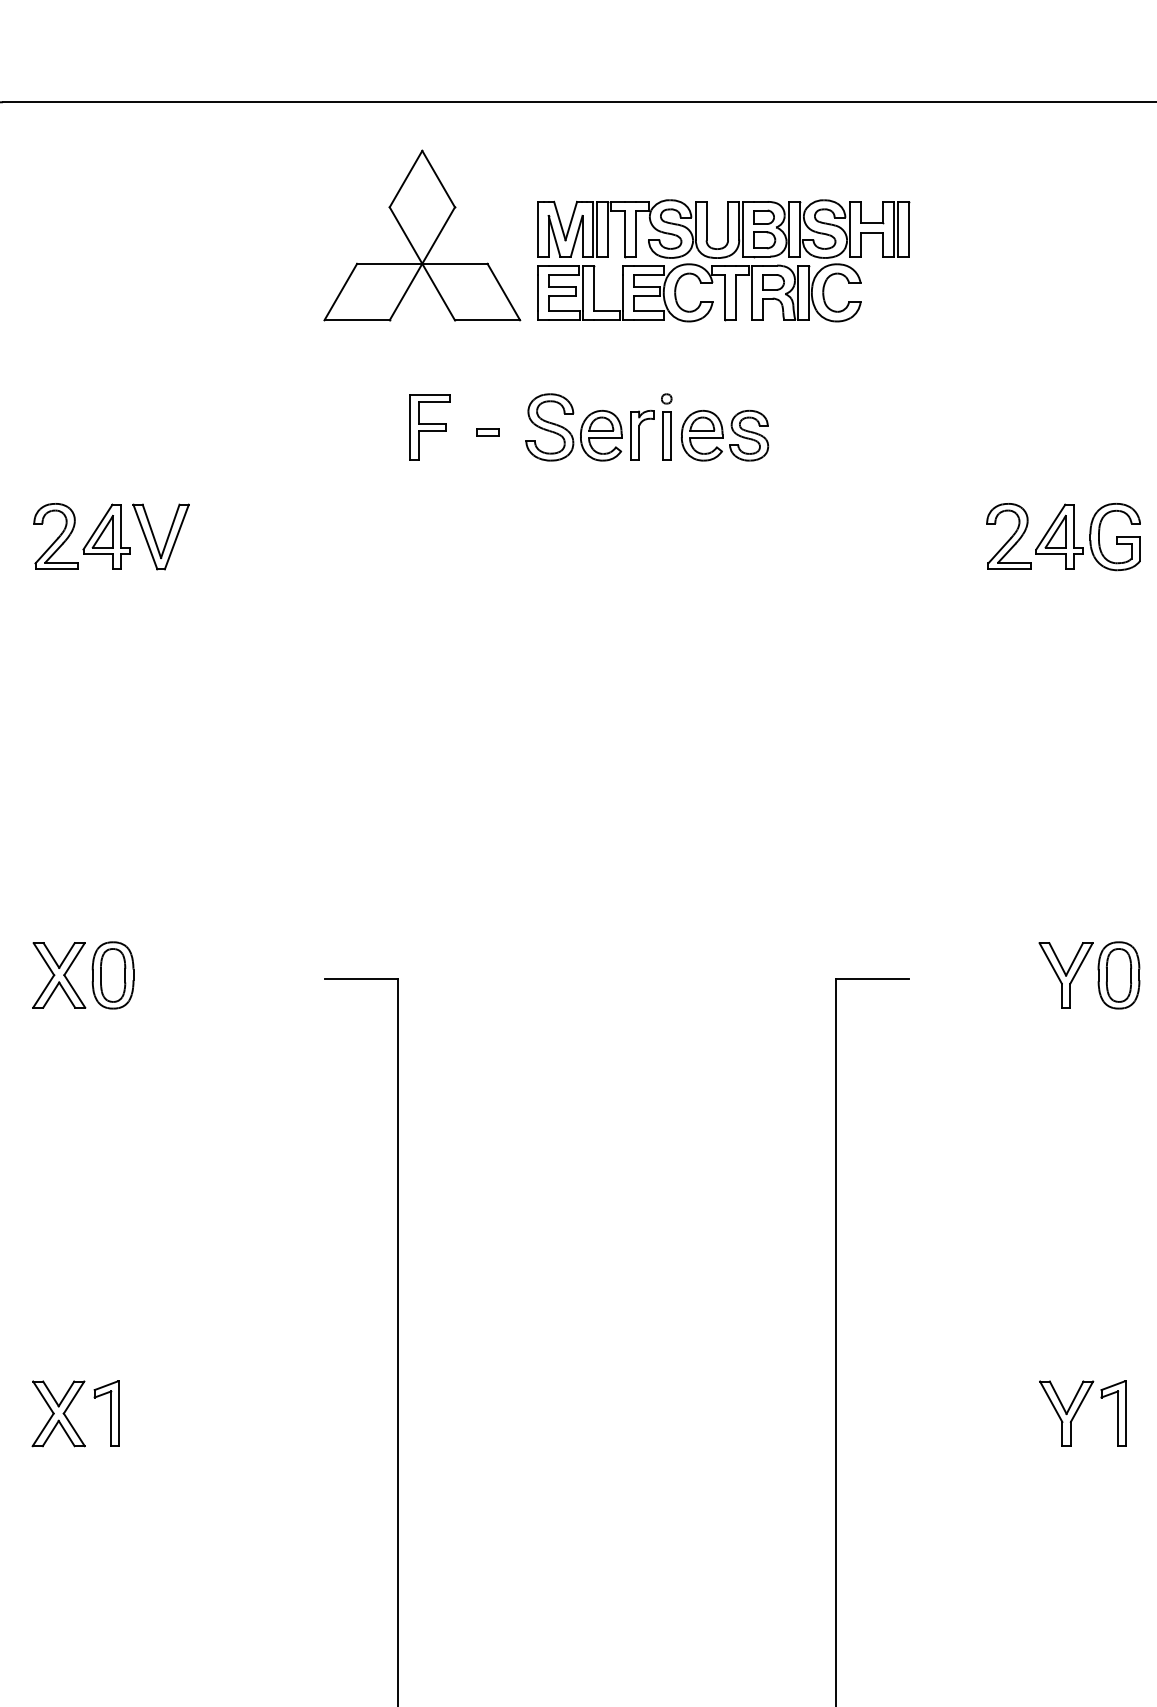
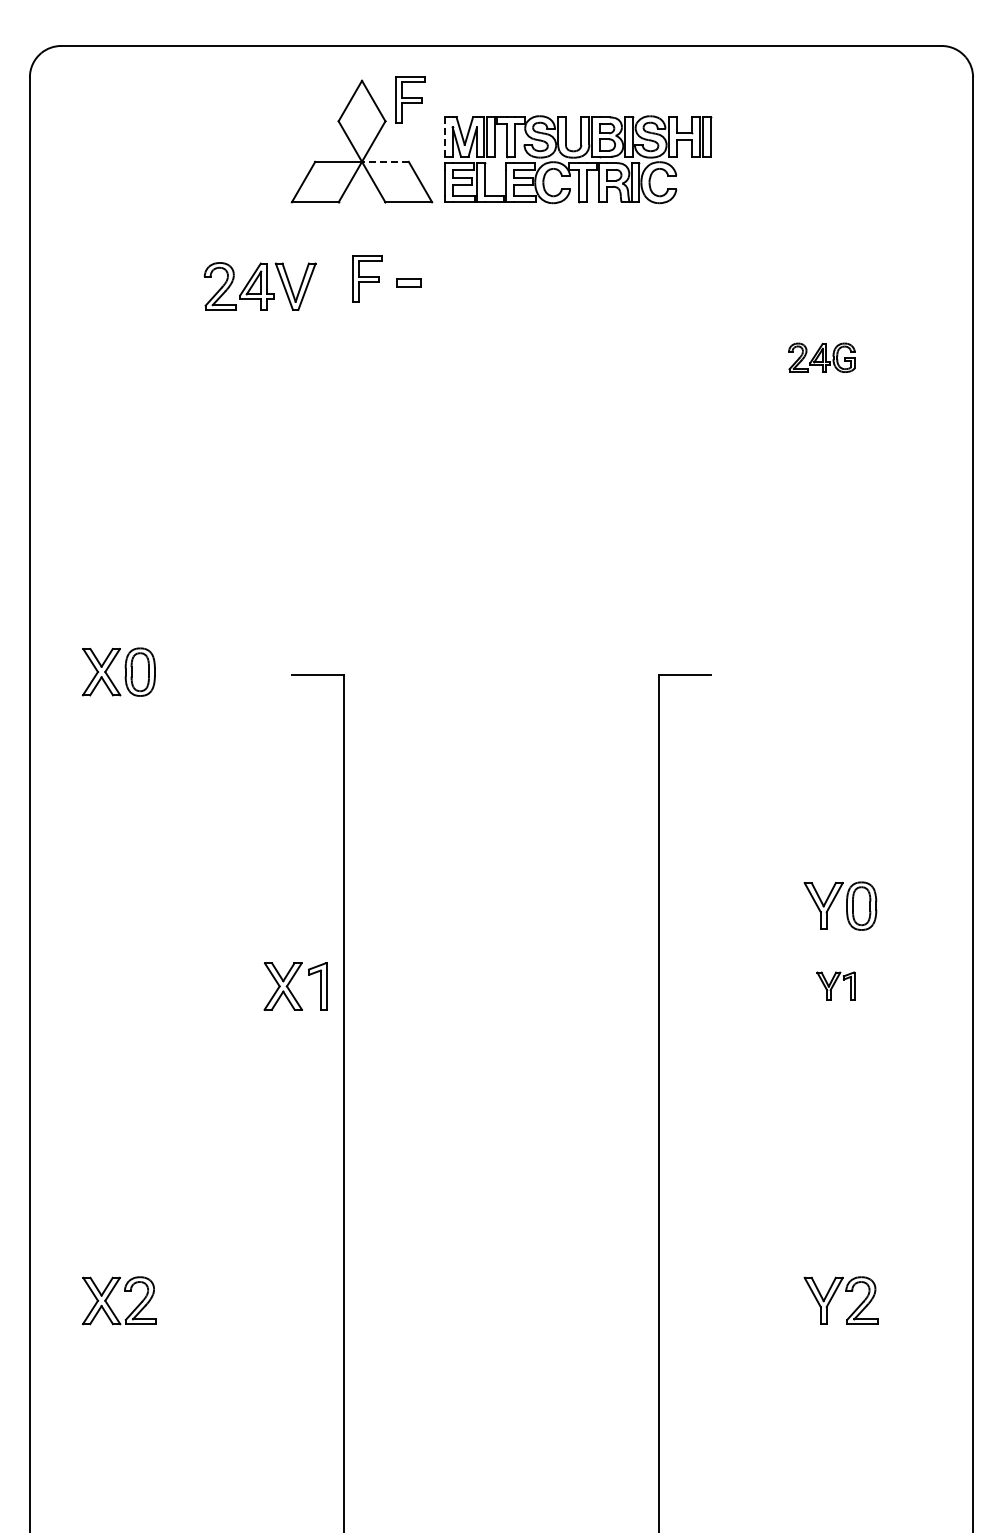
part: (489, 176) -> (410, 99), added
line: (538, 229) -> (445, 137), solid -> dashed
line: (453, 263) -> (384, 161), solid -> dashed
part: (646, 426) -> (522, 278), removed
part: (487, 432) -> (408, 282), size x1.6
part: (110, 536) -> (259, 286), moved
part: (1062, 536) -> (821, 357), size x0.6
part: (1089, 974) -> (840, 905), moved
part: (75, 1413) -> (295, 986), moved
part: (1082, 1413) -> (835, 986), size x0.6

